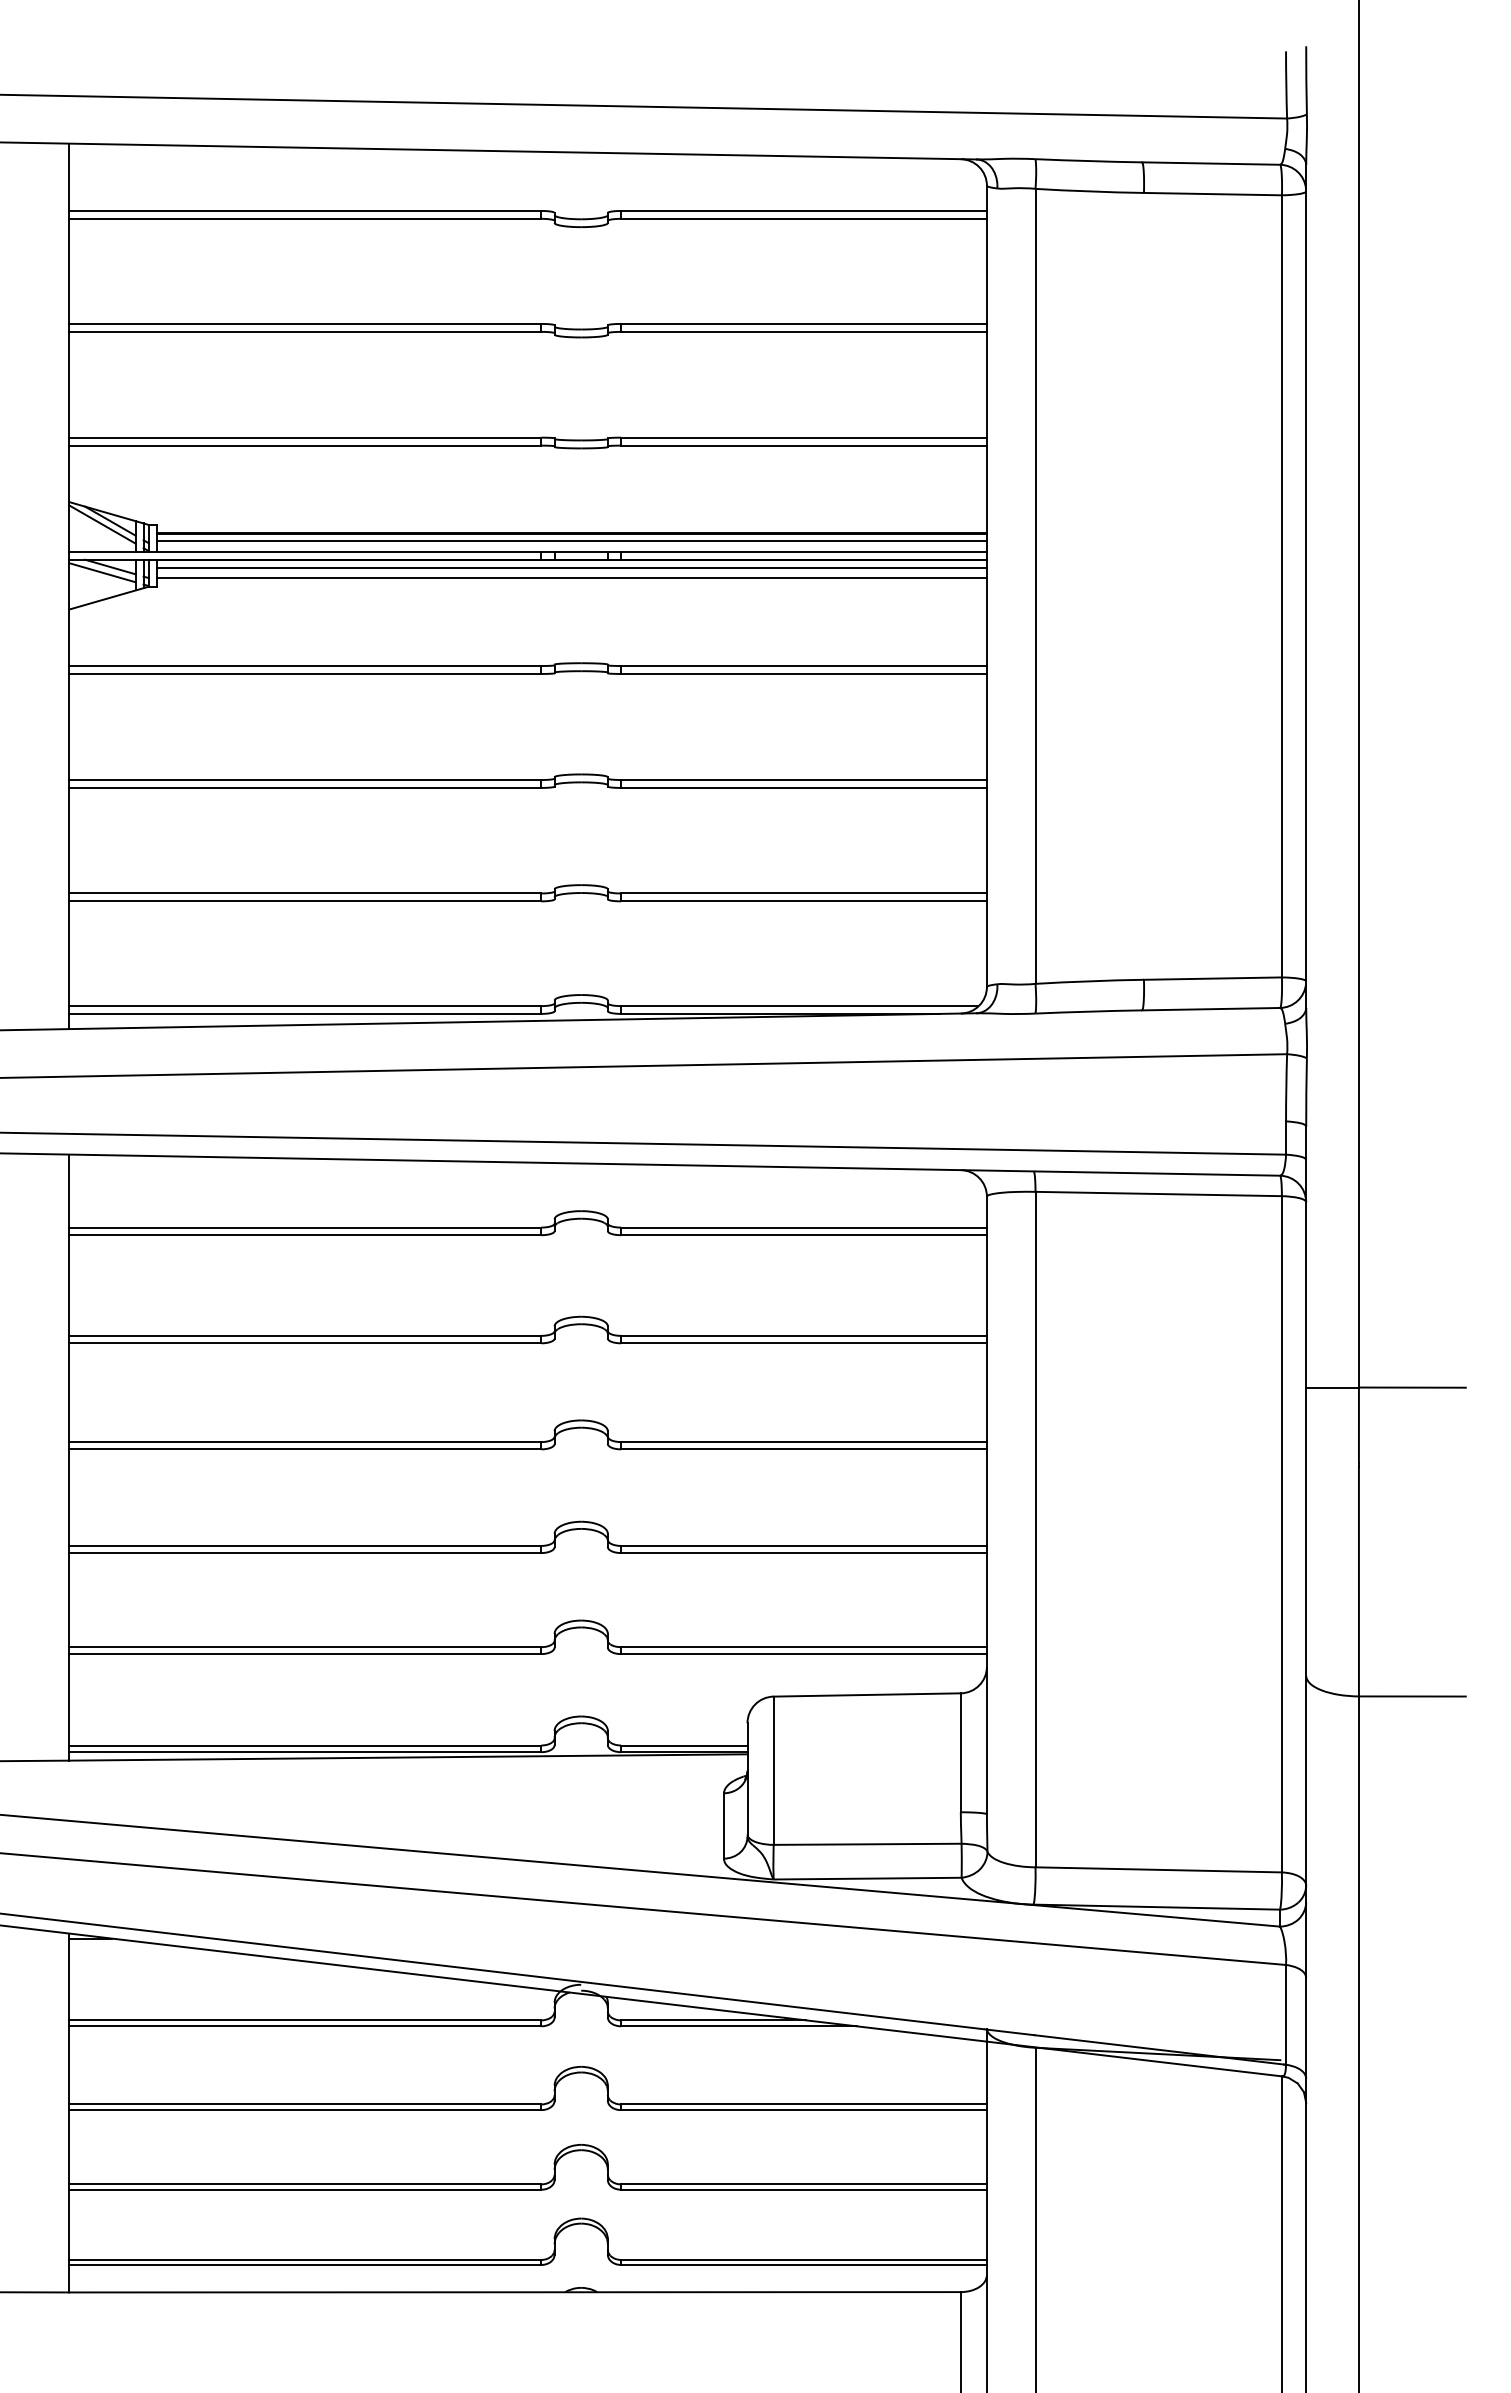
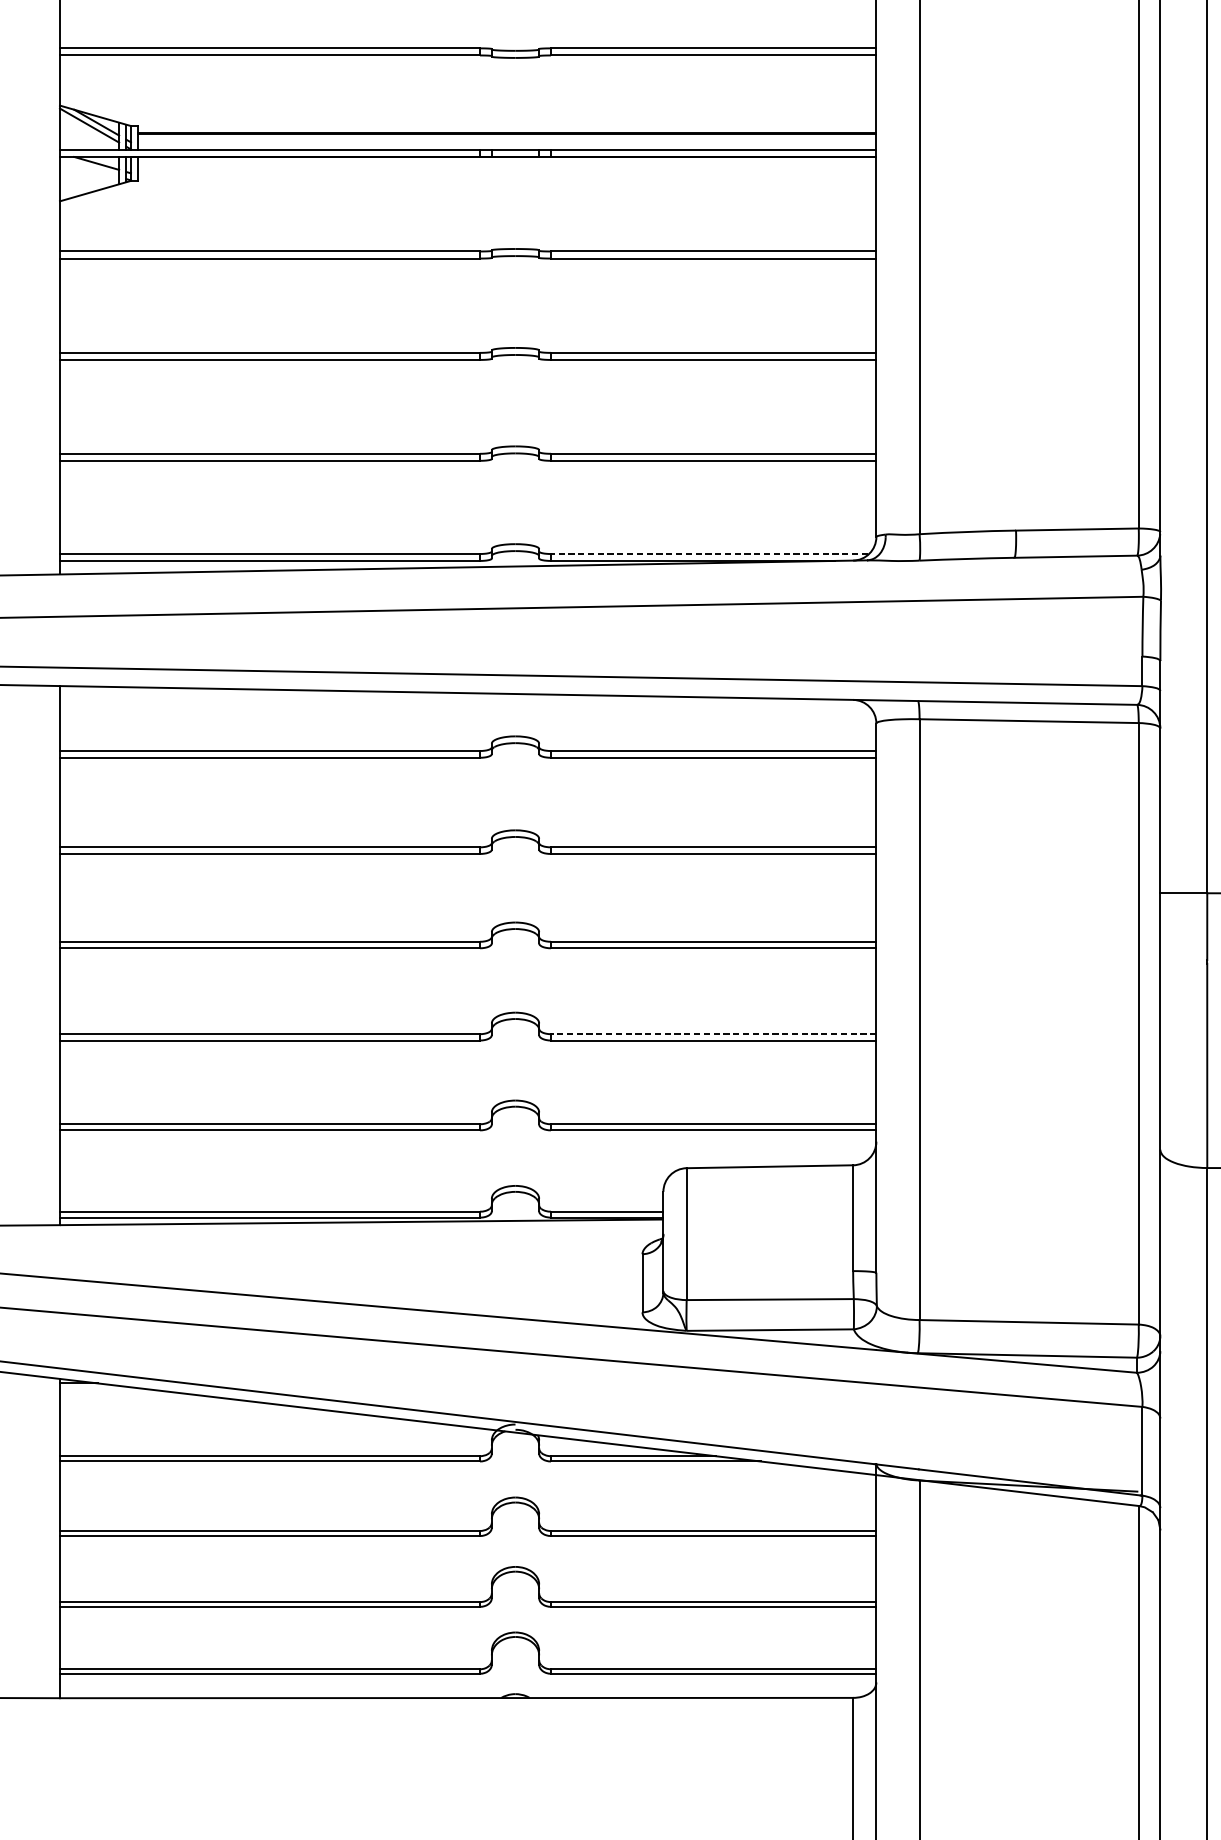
line: (571, 541) -> (506, 140), removed
line: (571, 567) -> (506, 163), removed
line: (102, 572) -> (89, 168), removed
line: (571, 578) -> (506, 173), removed
line: (798, 1006) -> (708, 554), solid -> dashed
line: (804, 1545) -> (714, 1033), solid -> dashed

